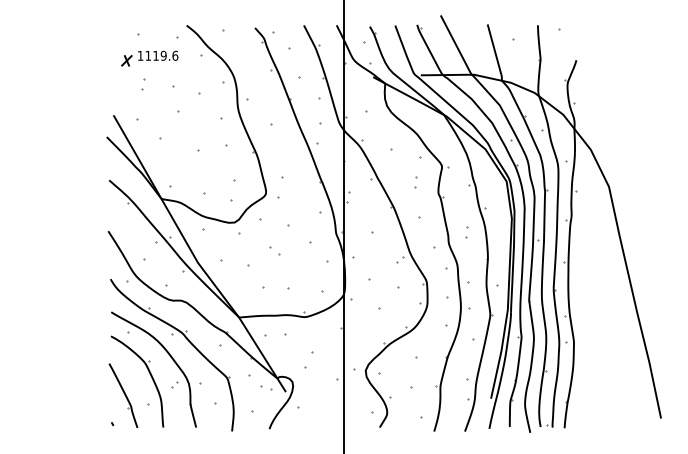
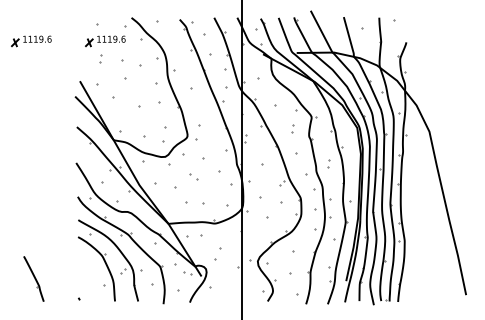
part: (44, 59) -> (31, 41), added
part: (122, 394) -> (33, 278), moved

